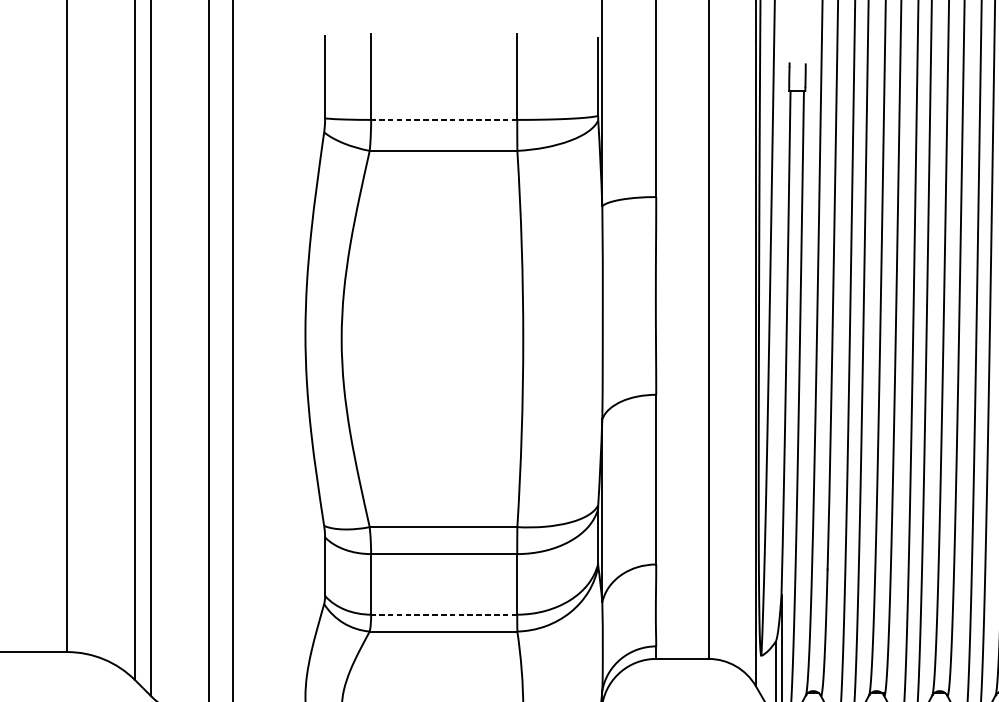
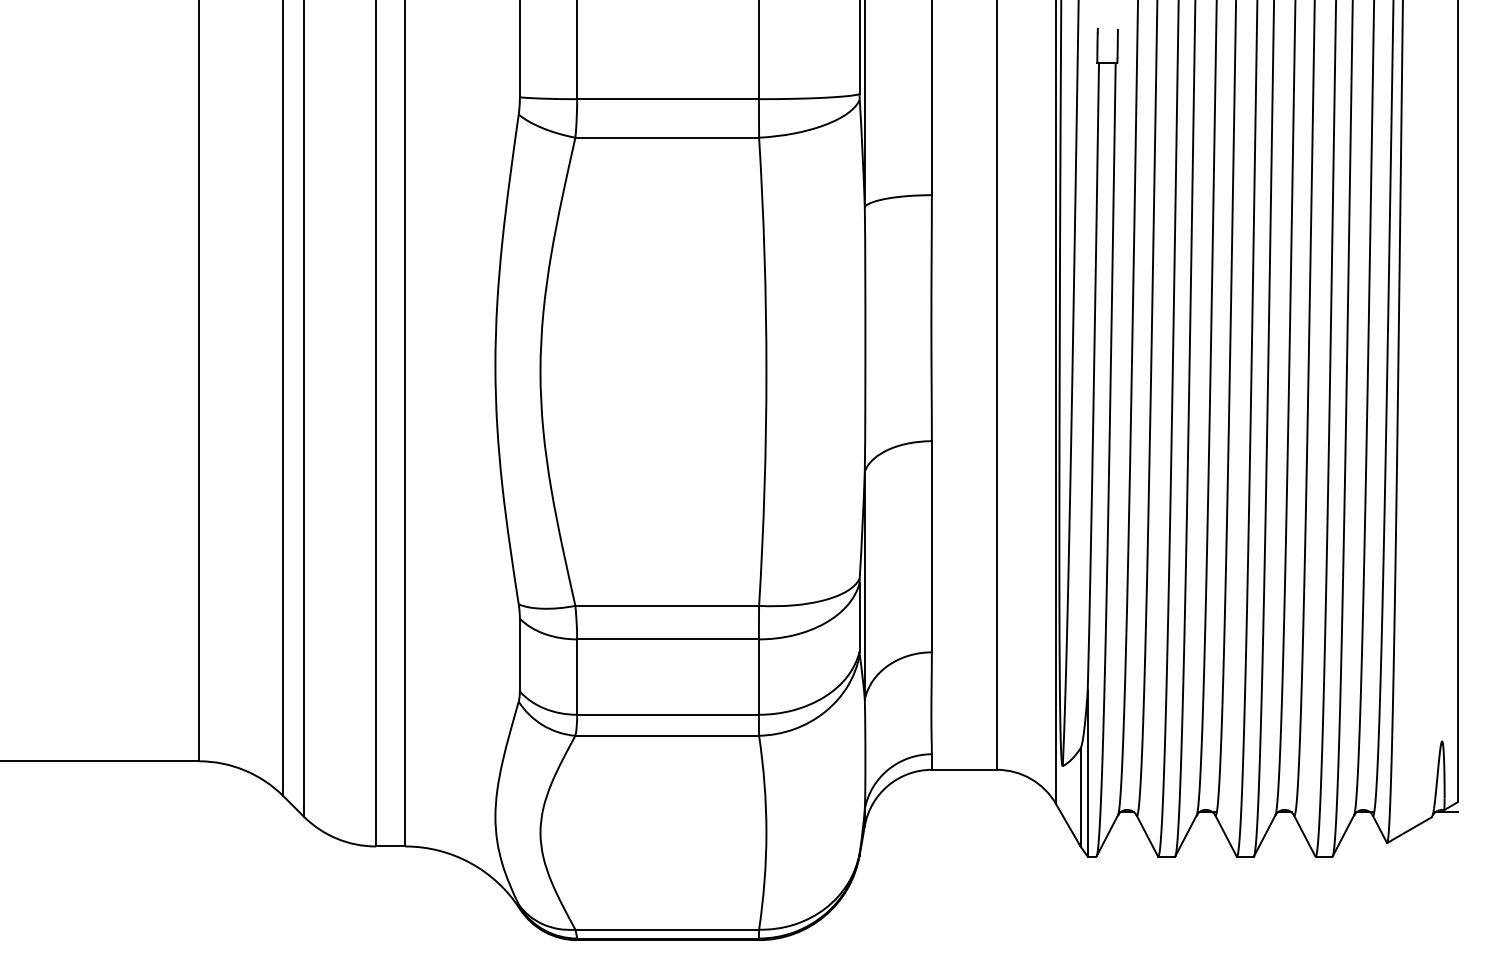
line: (444, 120) -> (668, 99), dashed -> solid
line: (444, 614) -> (668, 714), dashed -> solid

